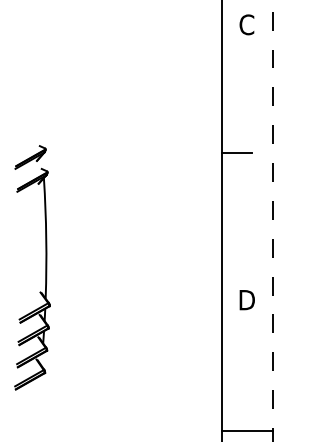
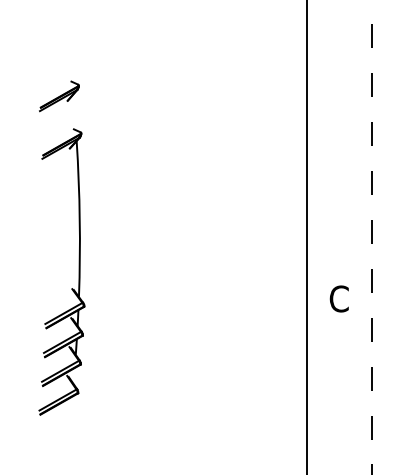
line: (236, 153) -> (325, 109), removed
part: (30, 157) -> (59, 96), moved
text: (246, 299) -> (338, 298), D -> C
line: (246, 431) -> (338, 468), removed

